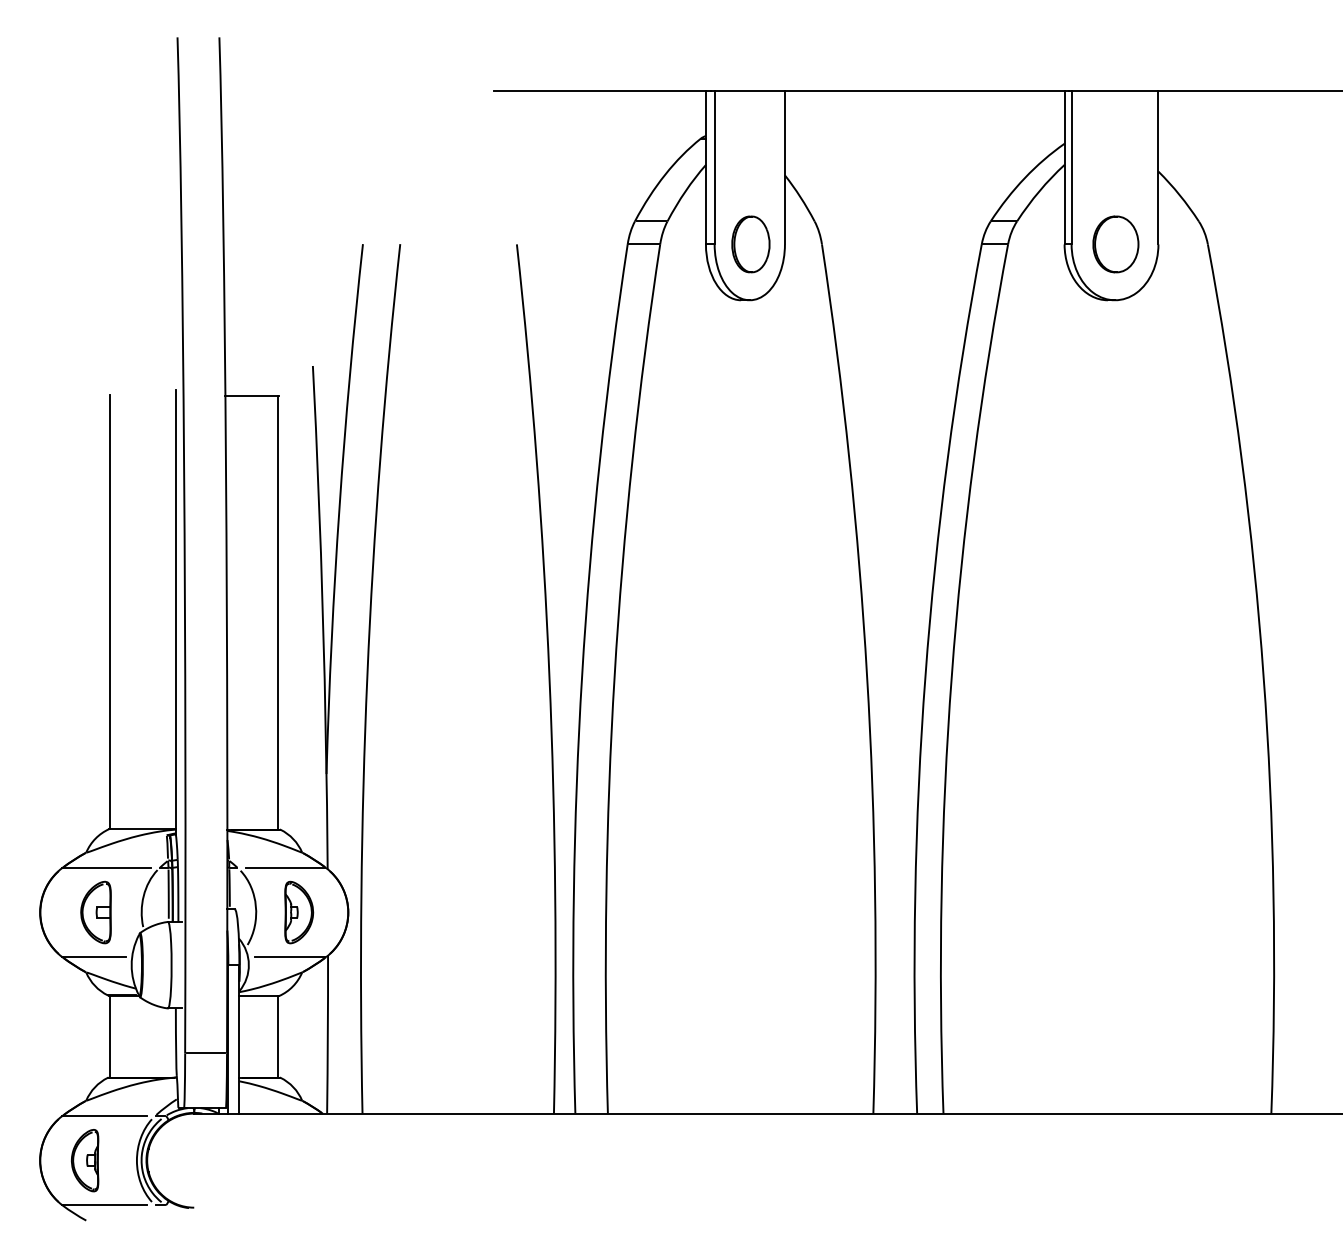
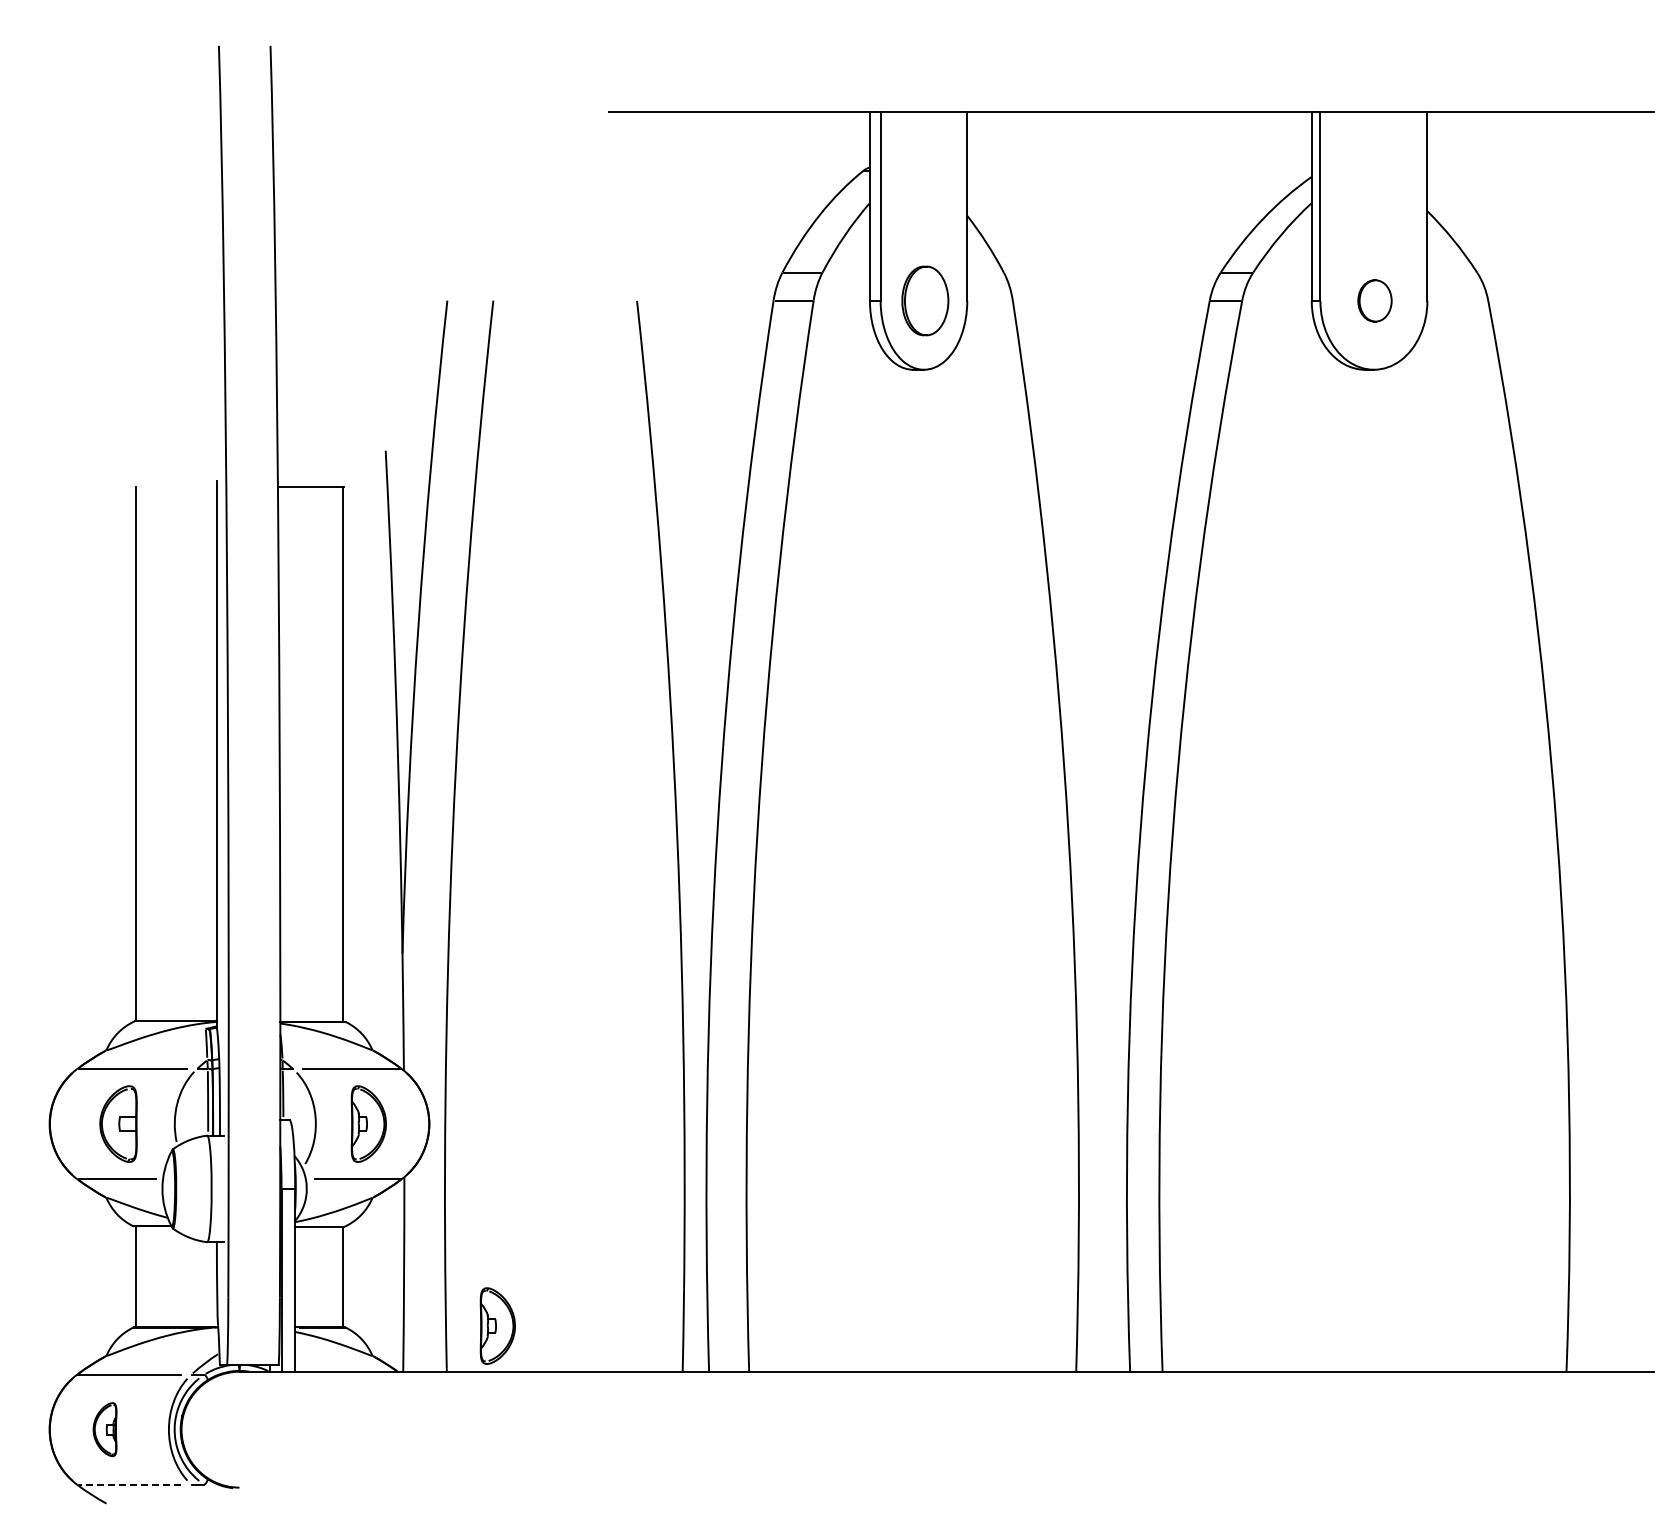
part: (1115, 244) -> (1374, 300), size x0.6
line: (205, 1053) -> (253, 1297), removed
part: (403, 1076) -> (497, 1325), added
part: (84, 1160) -> (104, 1429), size x0.7
line: (104, 1205) -> (129, 1484), solid -> dashed

